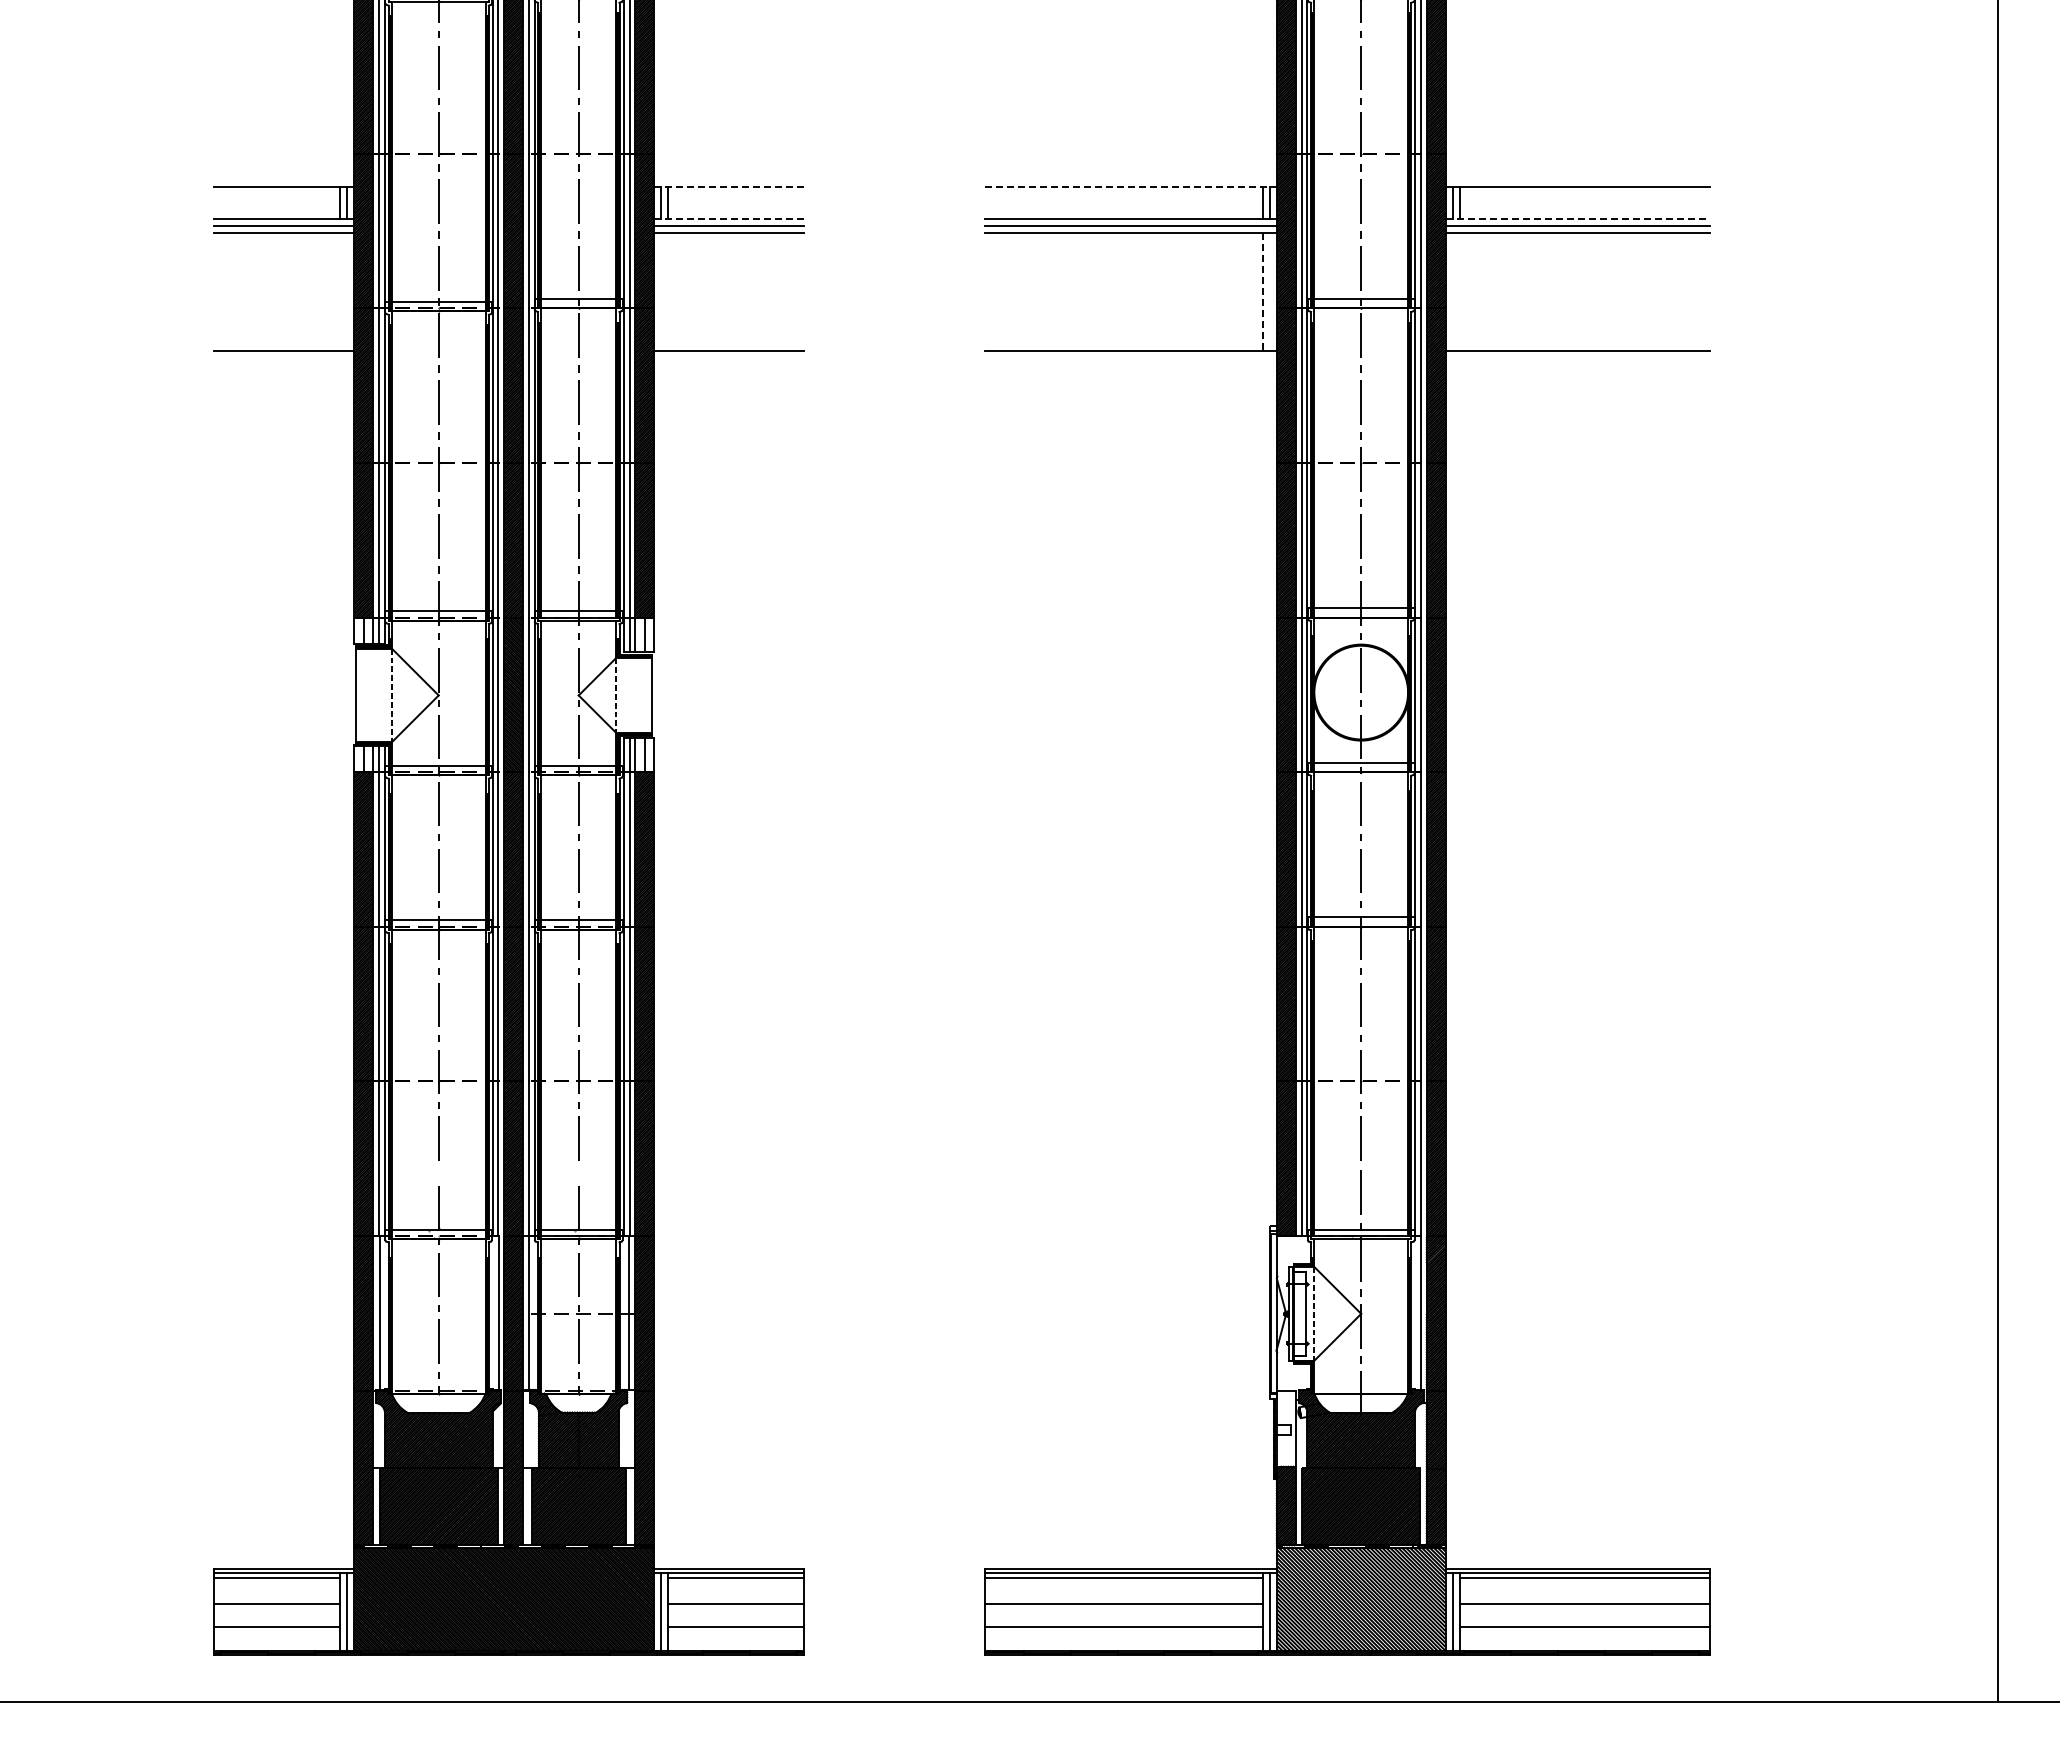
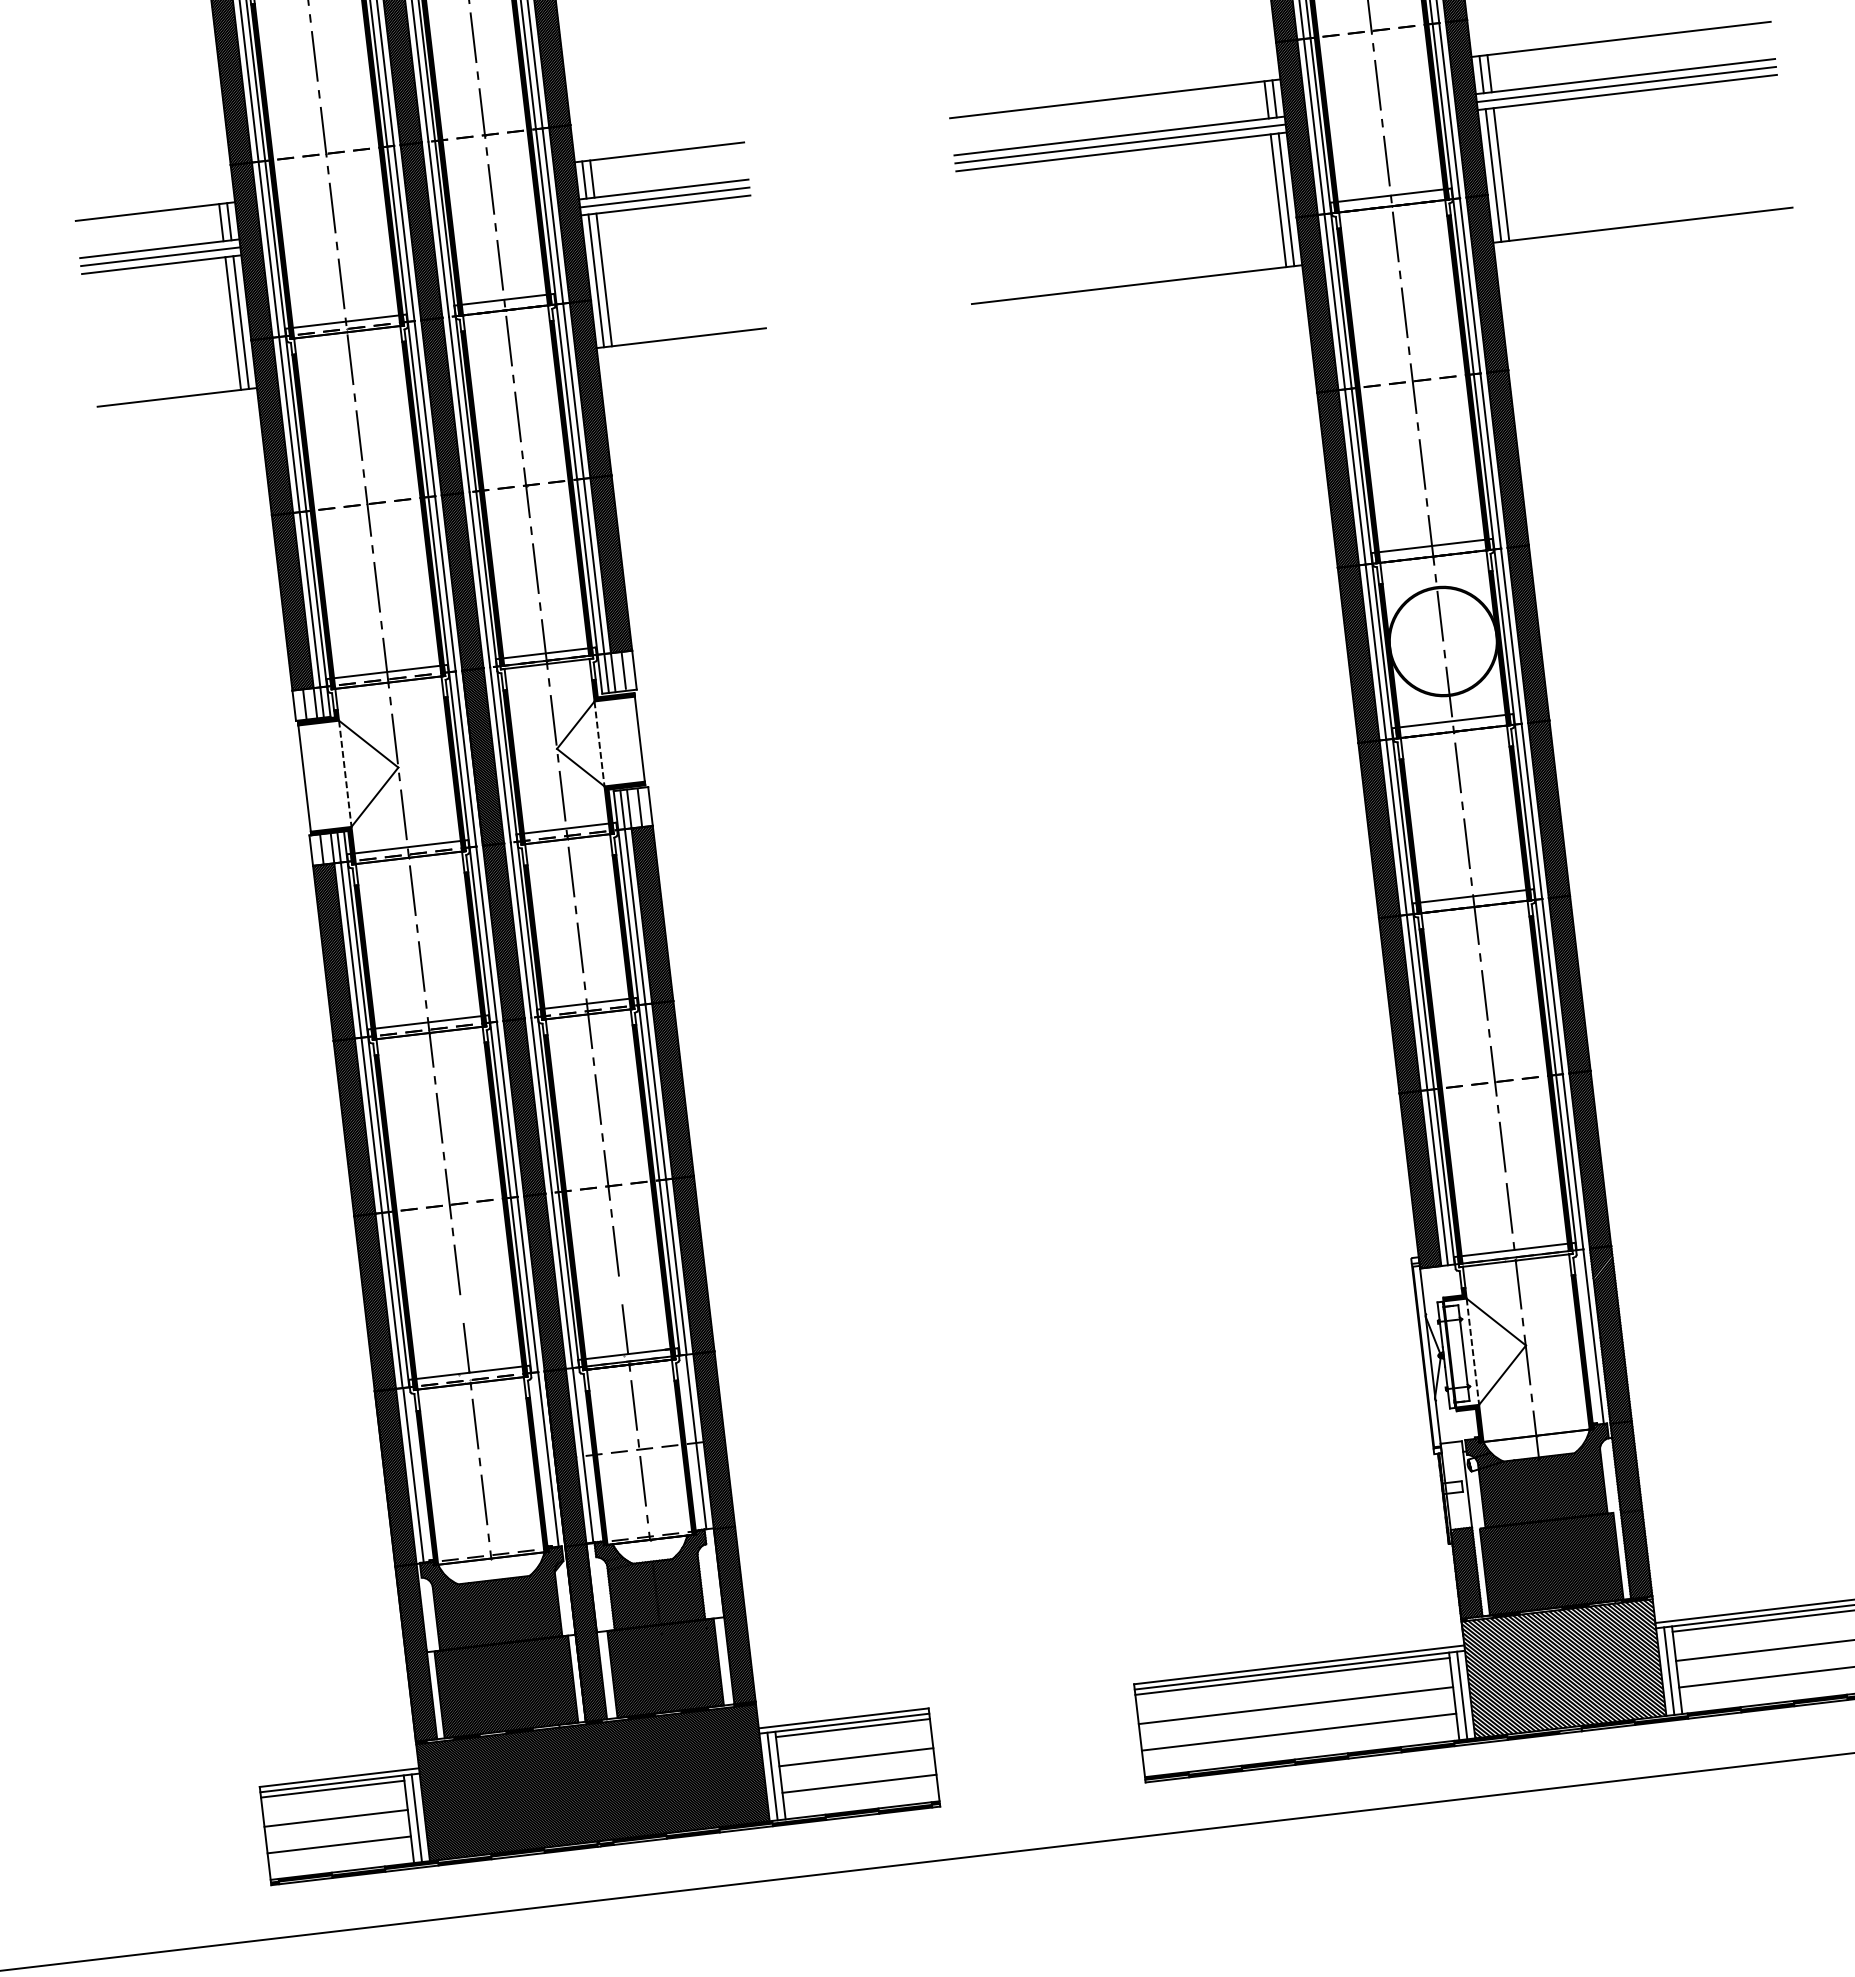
line: (728, 186) -> (658, 152), dashed -> solid
line: (1131, 186) -> (1115, 98), dashed -> solid
line: (728, 219) -> (663, 189), dashed -> solid
line: (1578, 219) -> (1626, 76), dashed -> solid
line: (340, 291) -> (233, 322), added
line: (347, 291) -> (241, 321), added
line: (660, 291) -> (595, 280), added
line: (667, 291) -> (603, 279), added
line: (1269, 291) -> (1285, 199), added
line: (1452, 291) -> (1493, 174), added
line: (1459, 291) -> (1501, 173), added
line: (1262, 292) -> (1278, 201), dashed -> solid

